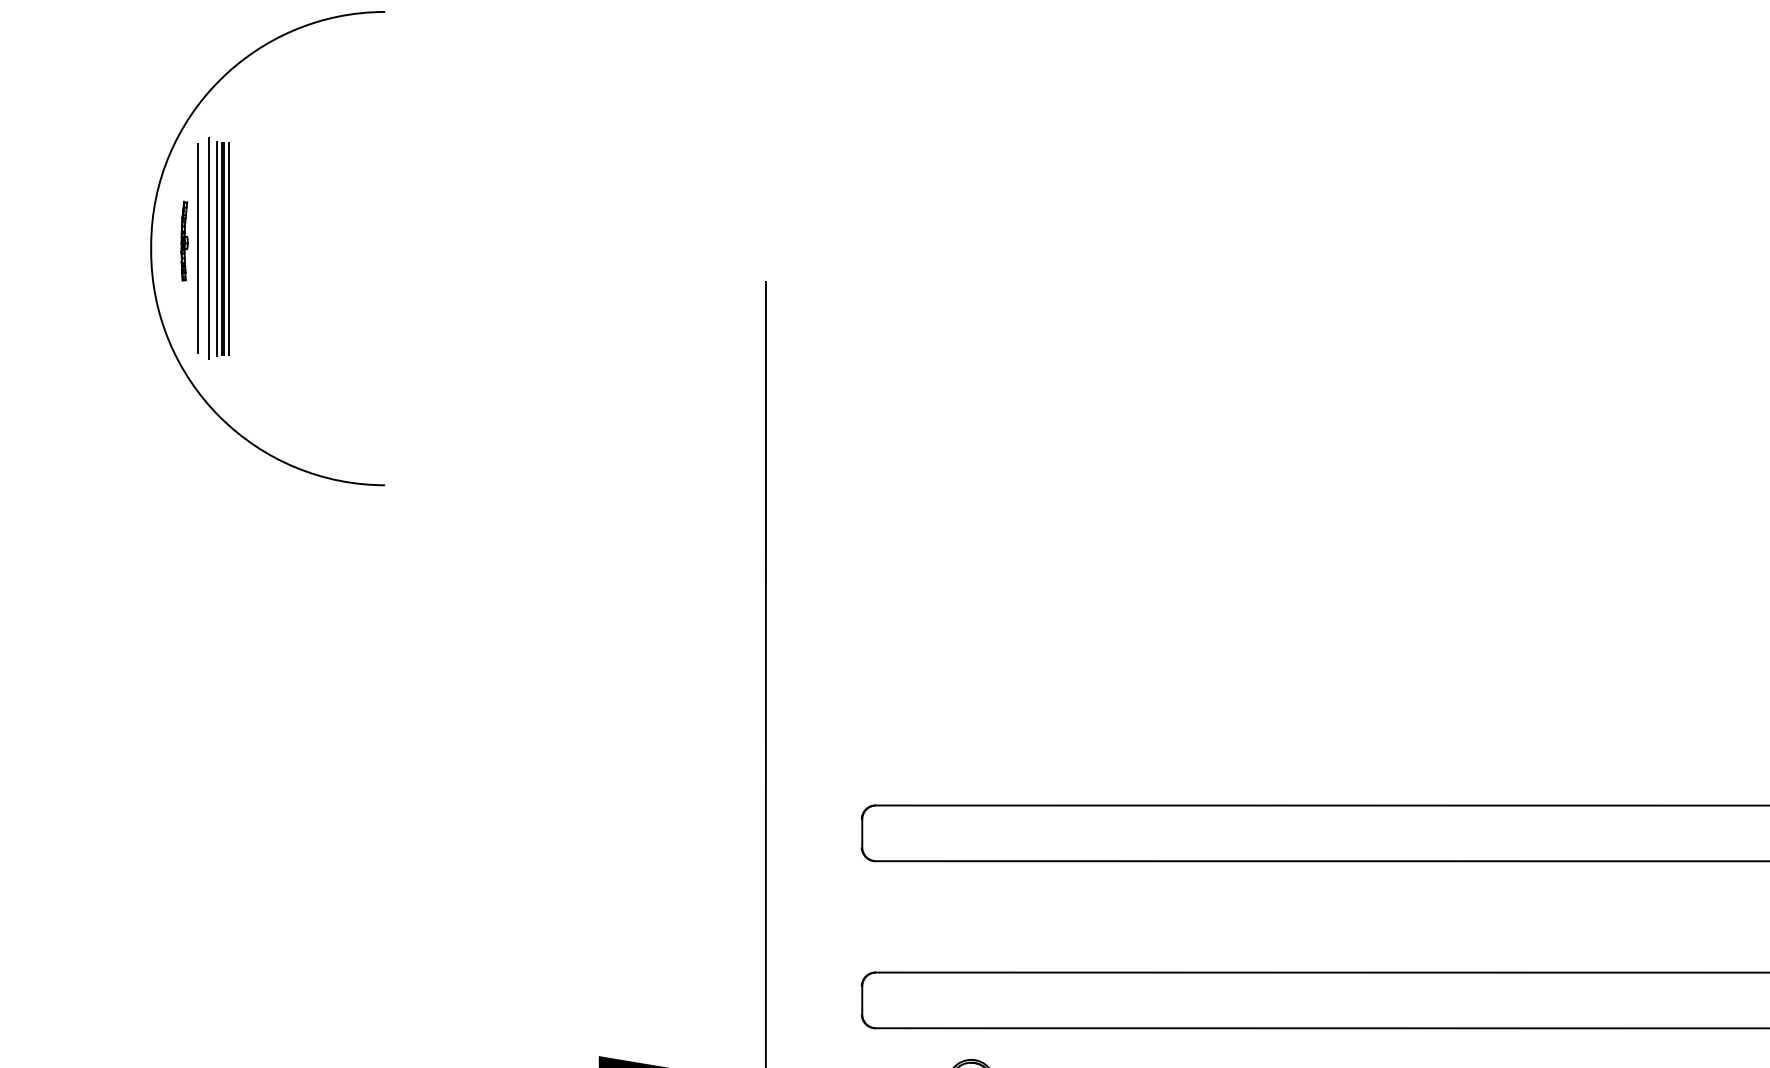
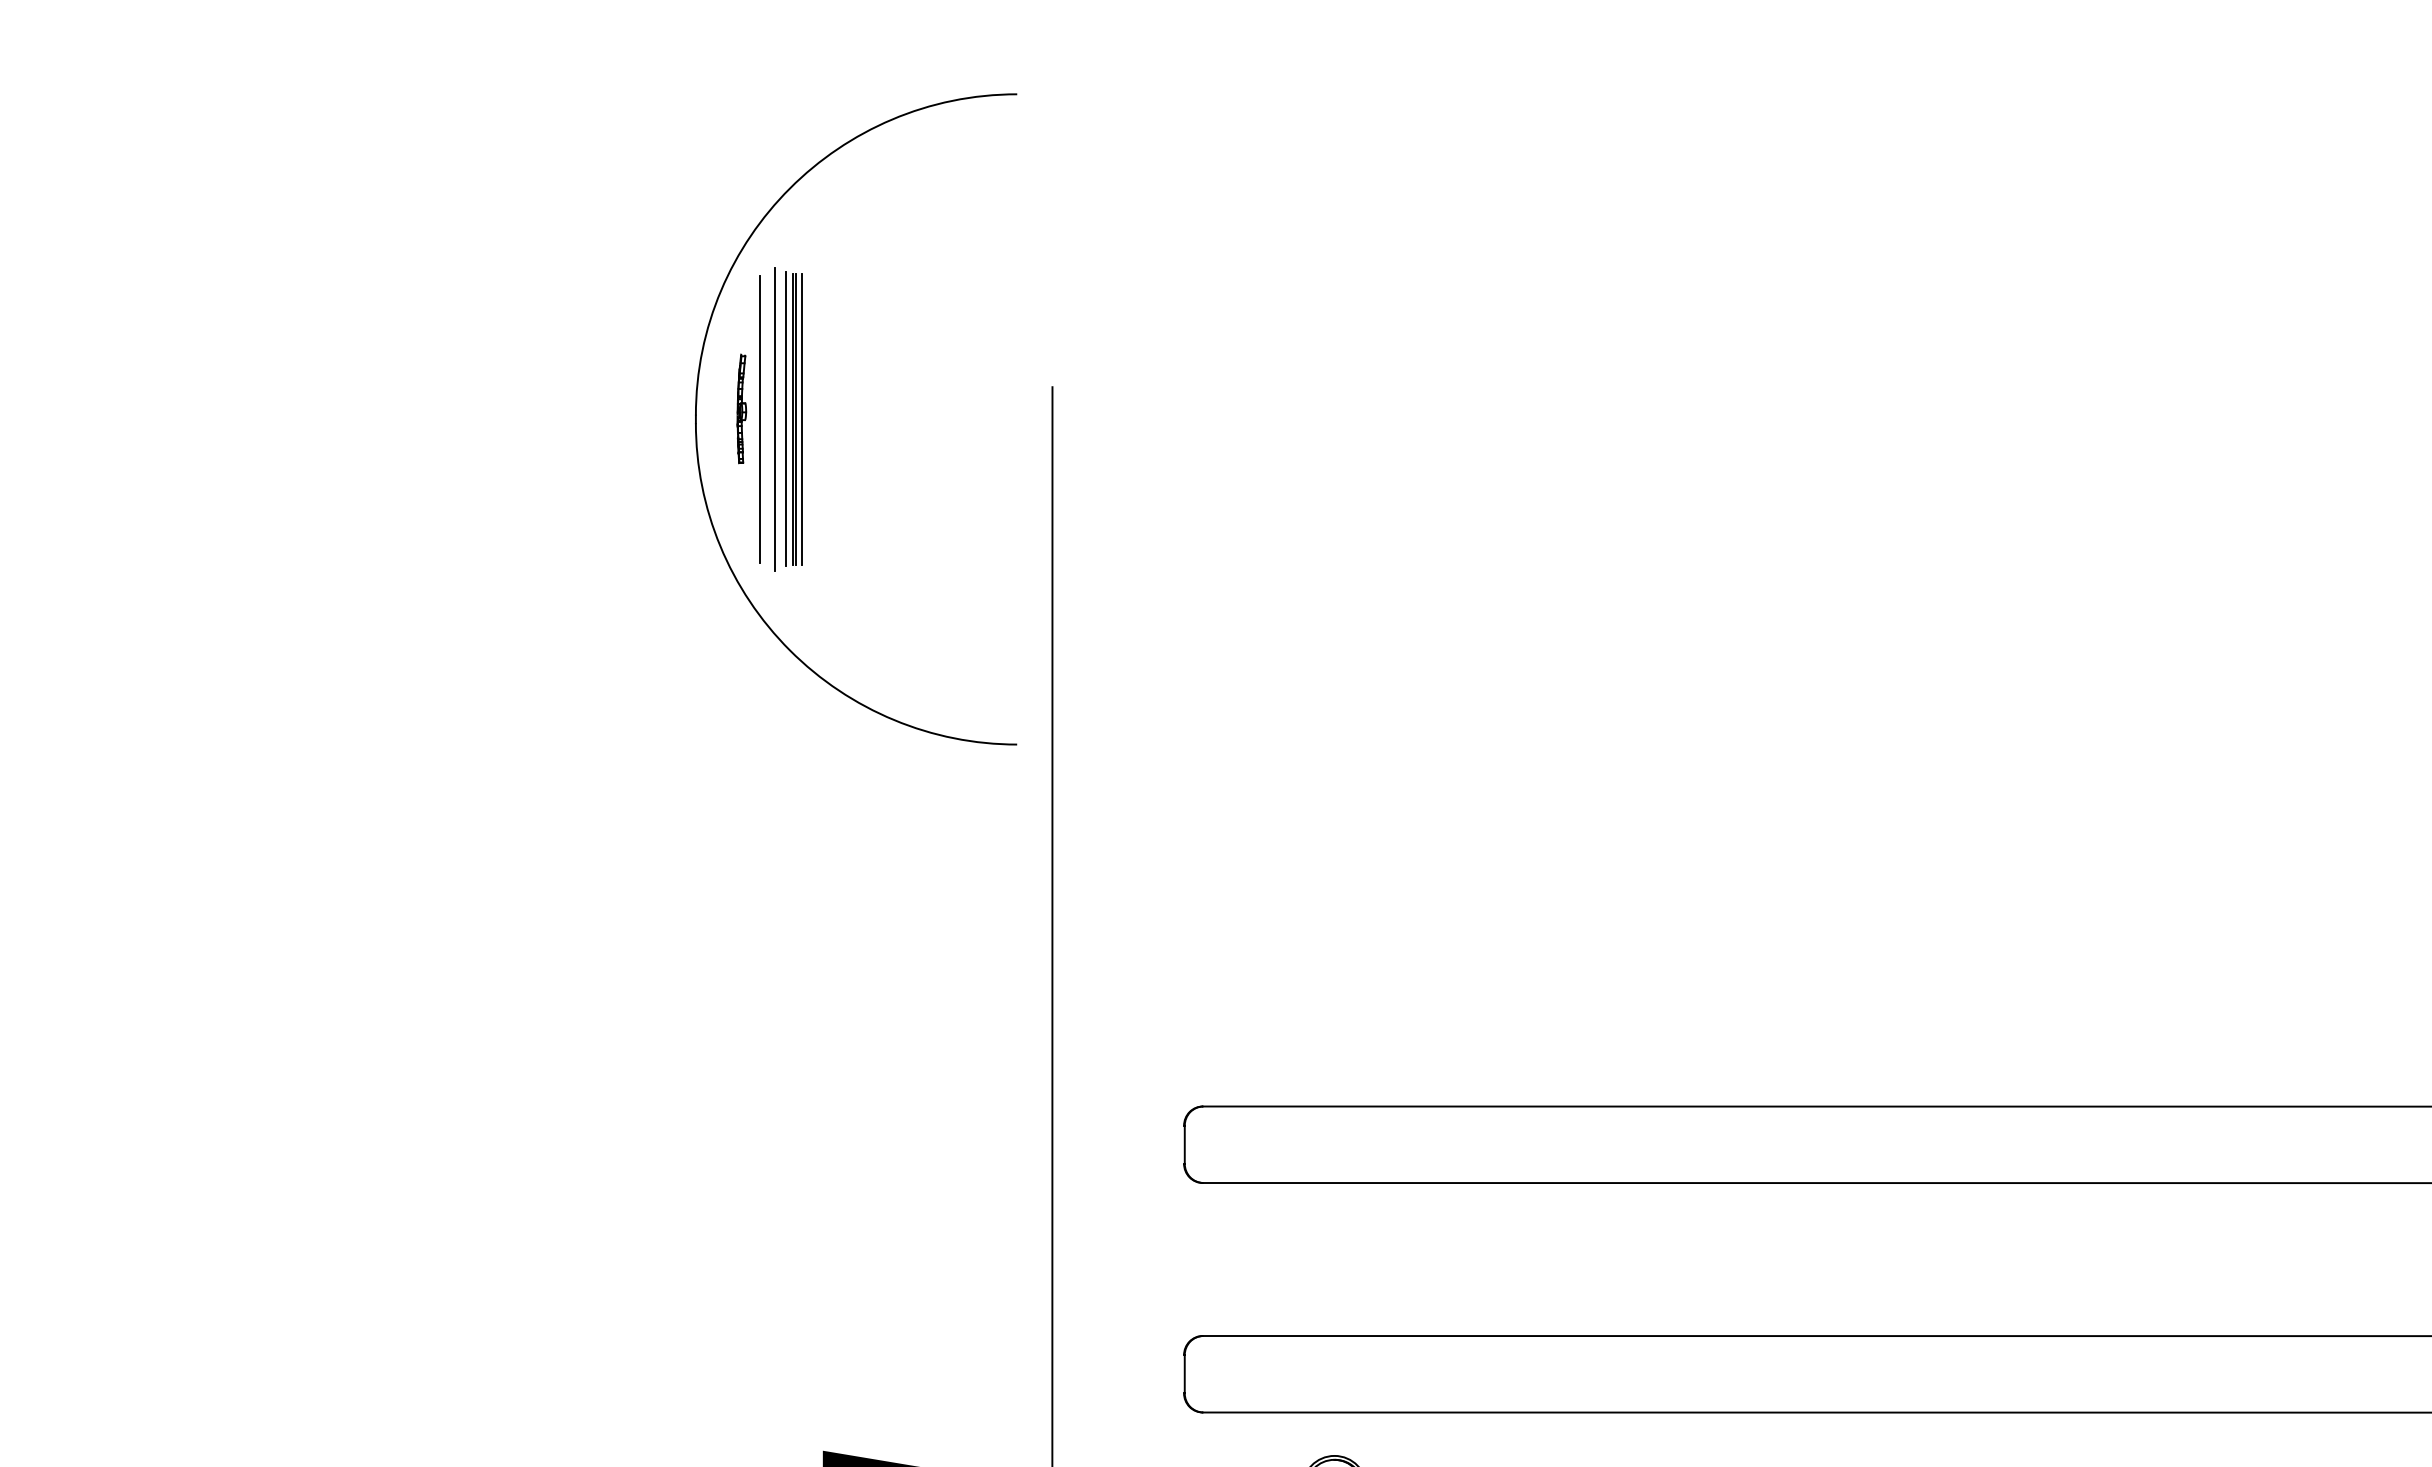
part: (228, 248) -> (802, 419), moved

